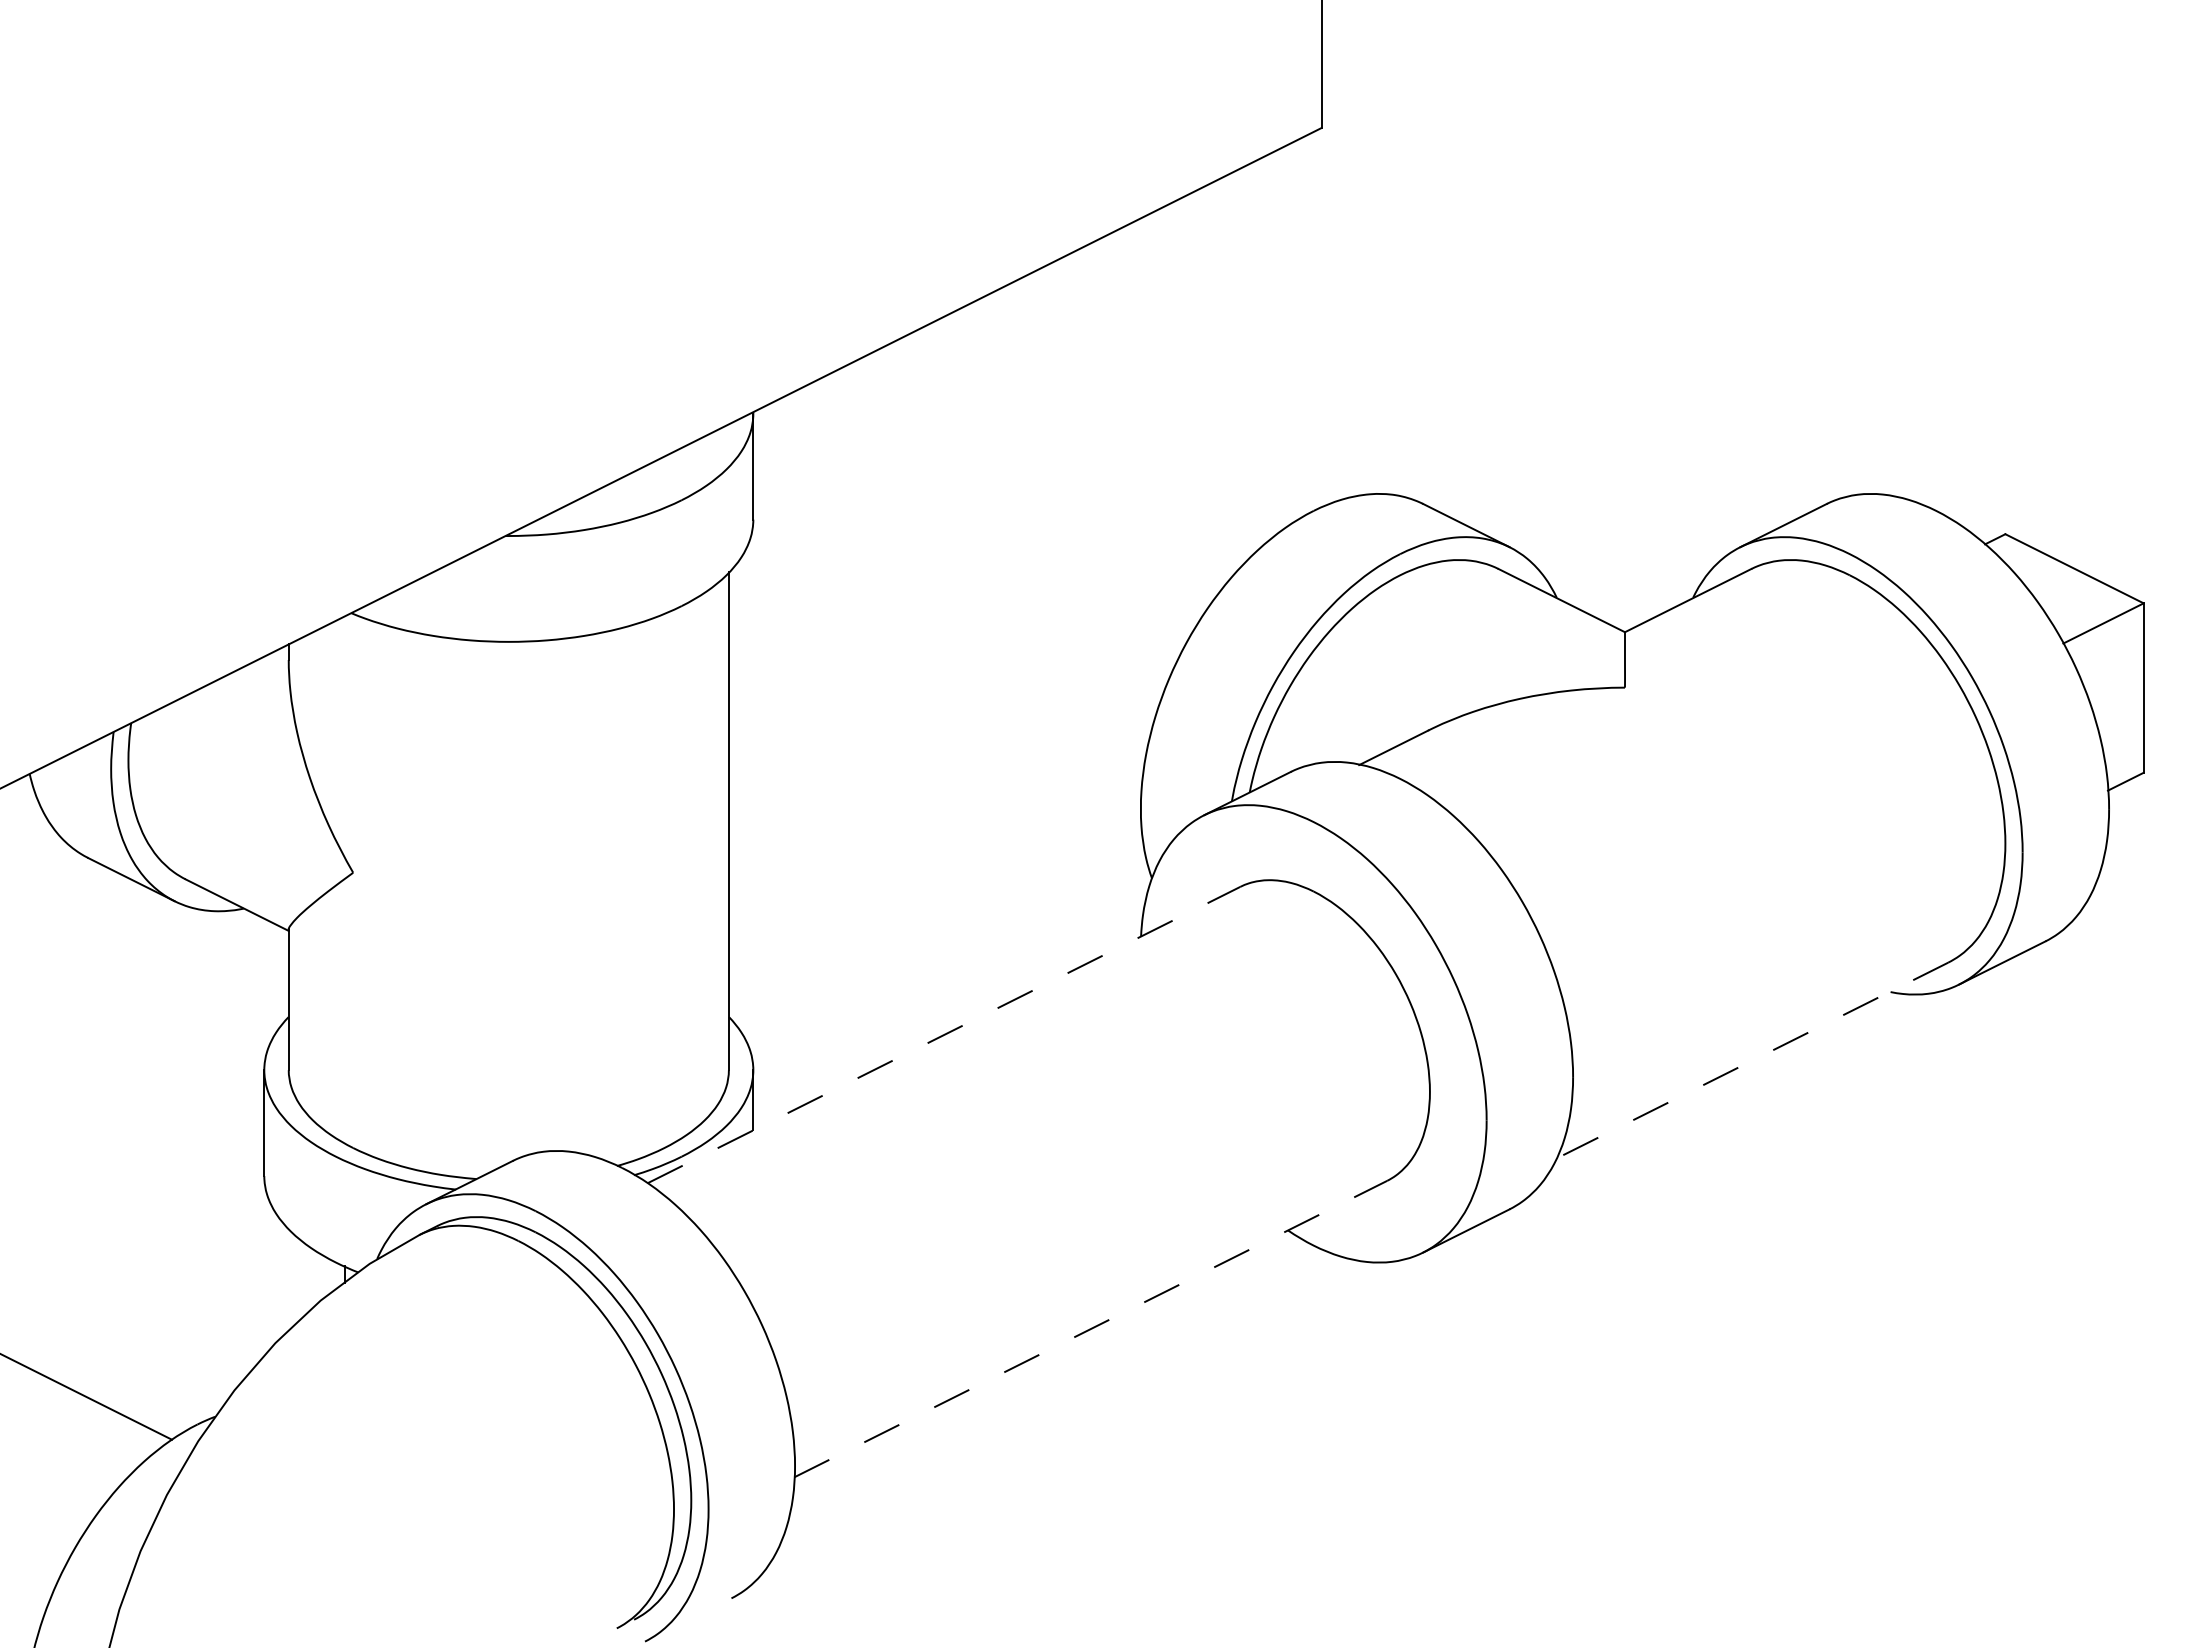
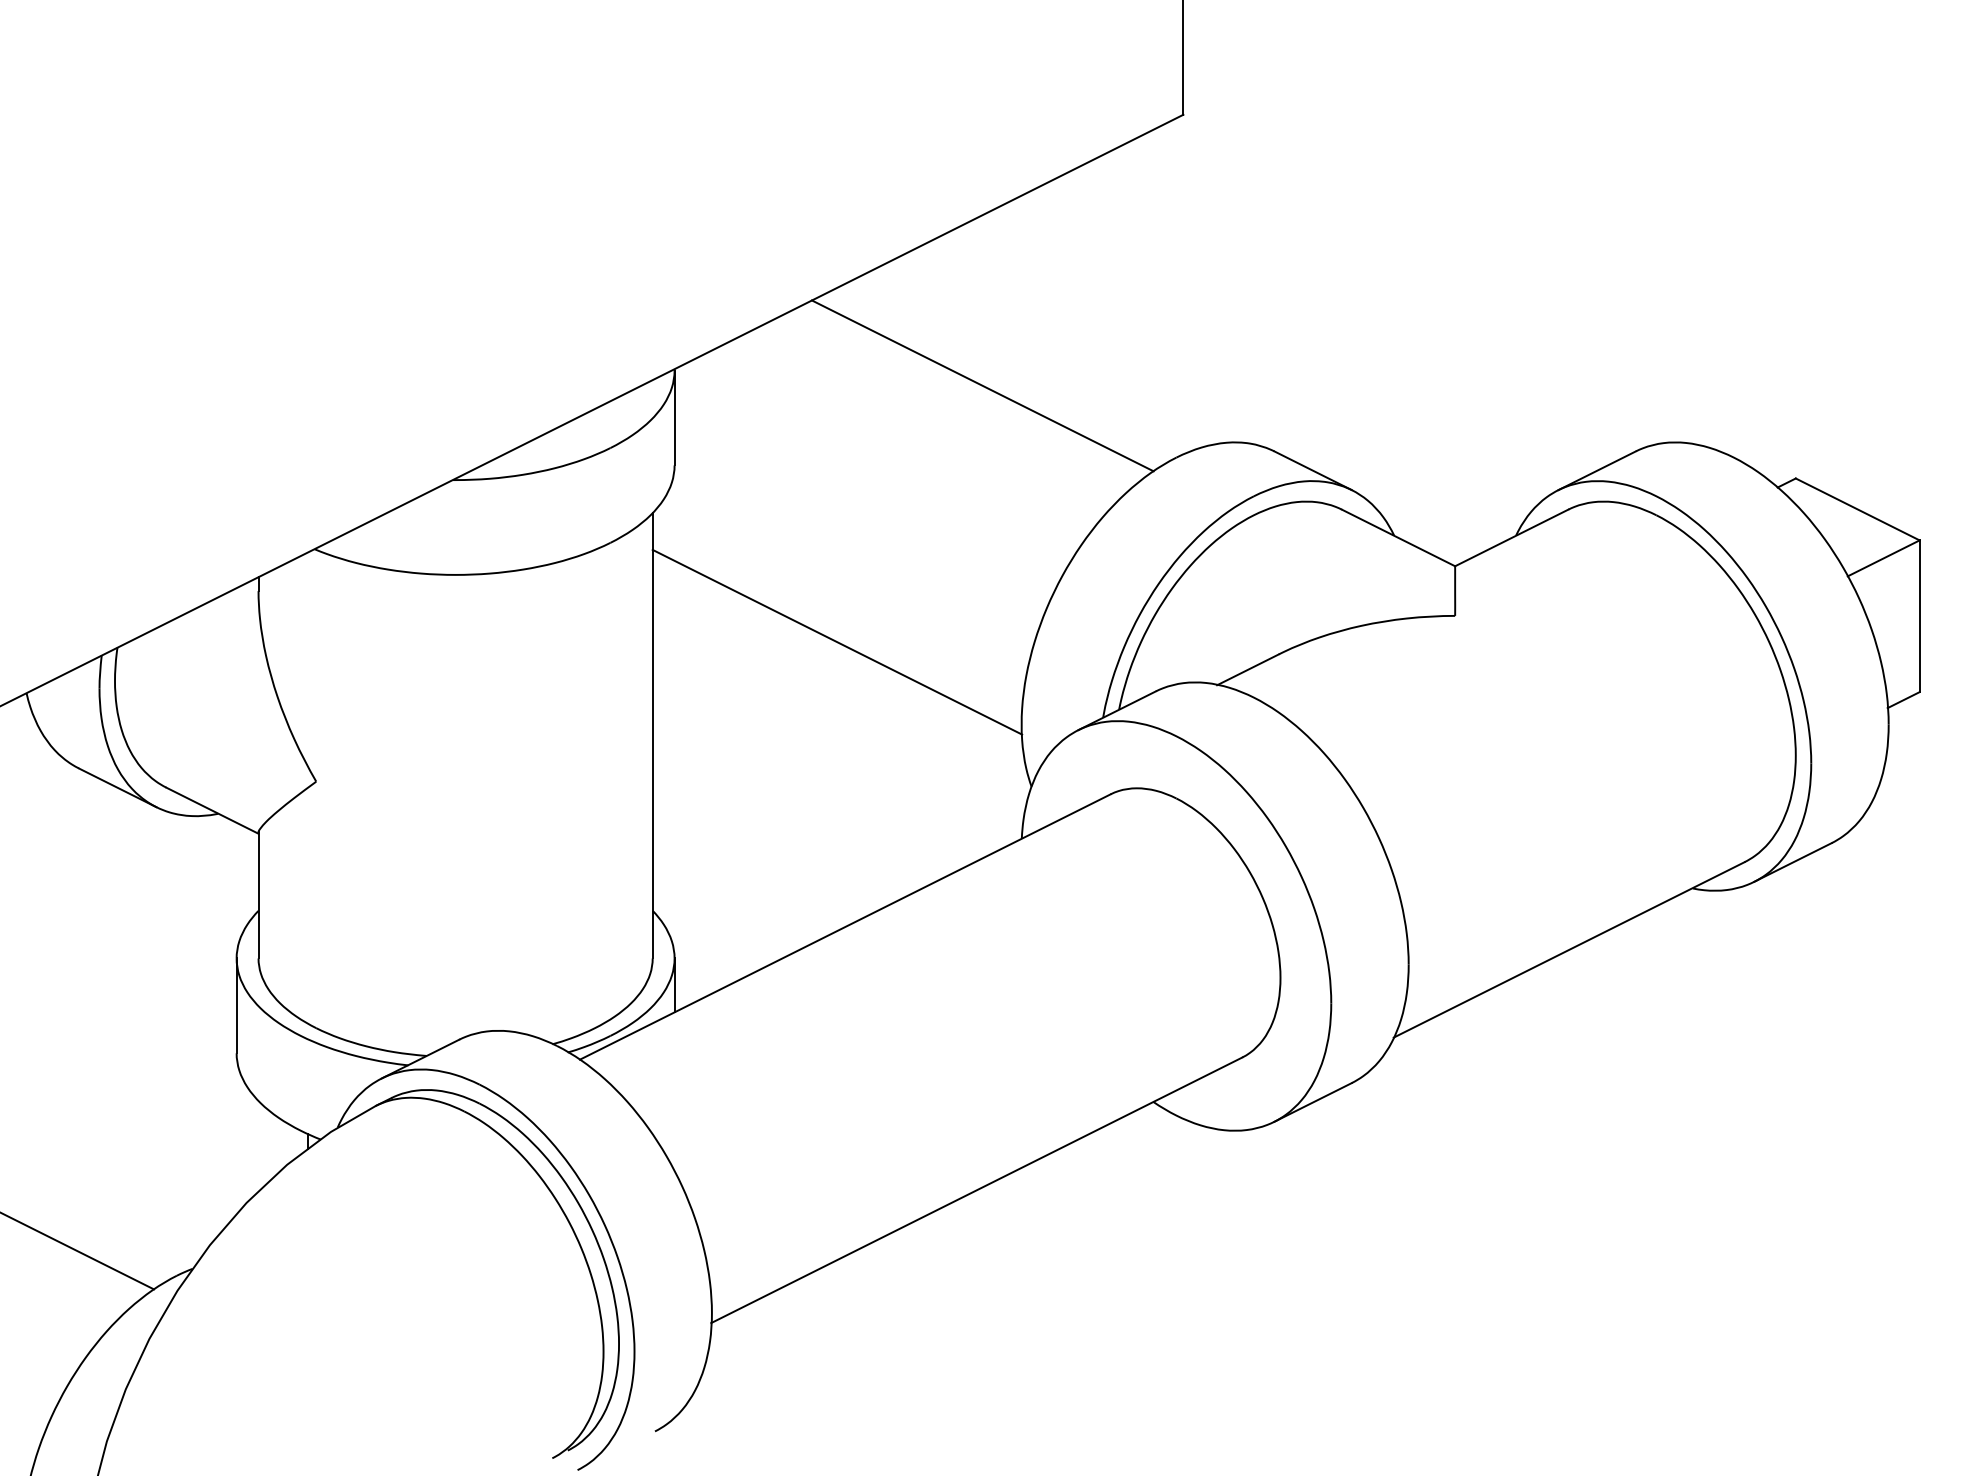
line: (1097, 430) -> (982, 385), added
line: (934, 716) -> (836, 641), added
line: (944, 1034) -> (845, 926), dashed -> solid
line: (1751, 1060) -> (1568, 949), dashed -> solid
line: (1091, 1328) -> (977, 1189), dashed -> solid

